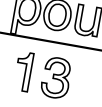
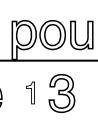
part: (23, 71) -> (30, 92), size x0.6

